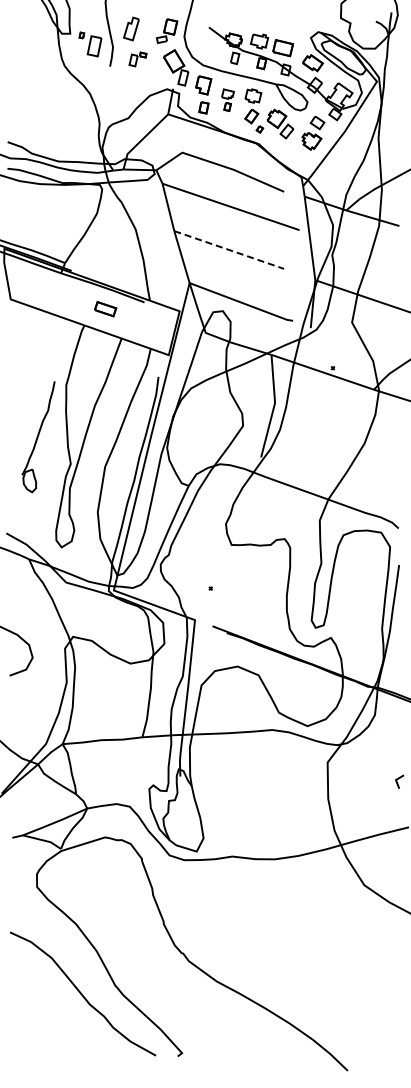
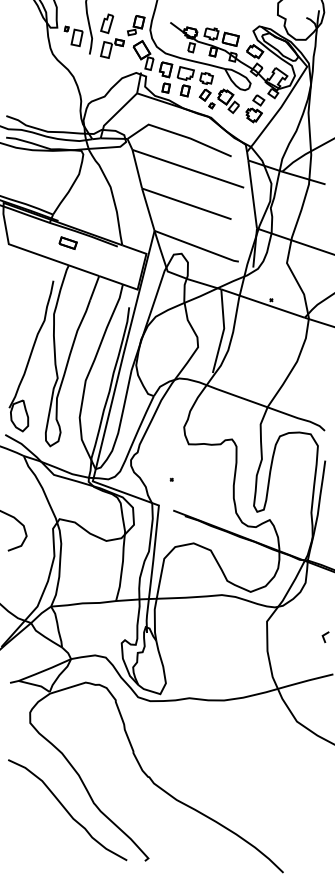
part: (137, 59) -> (112, 48), size x1.67
part: (227, 100) -> (185, 82), size x1.67
line: (229, 250) -> (187, 204), dashed -> solid
part: (105, 309) -> (68, 243), moved
part: (38, 436) -> (31, 355), size x1.67

